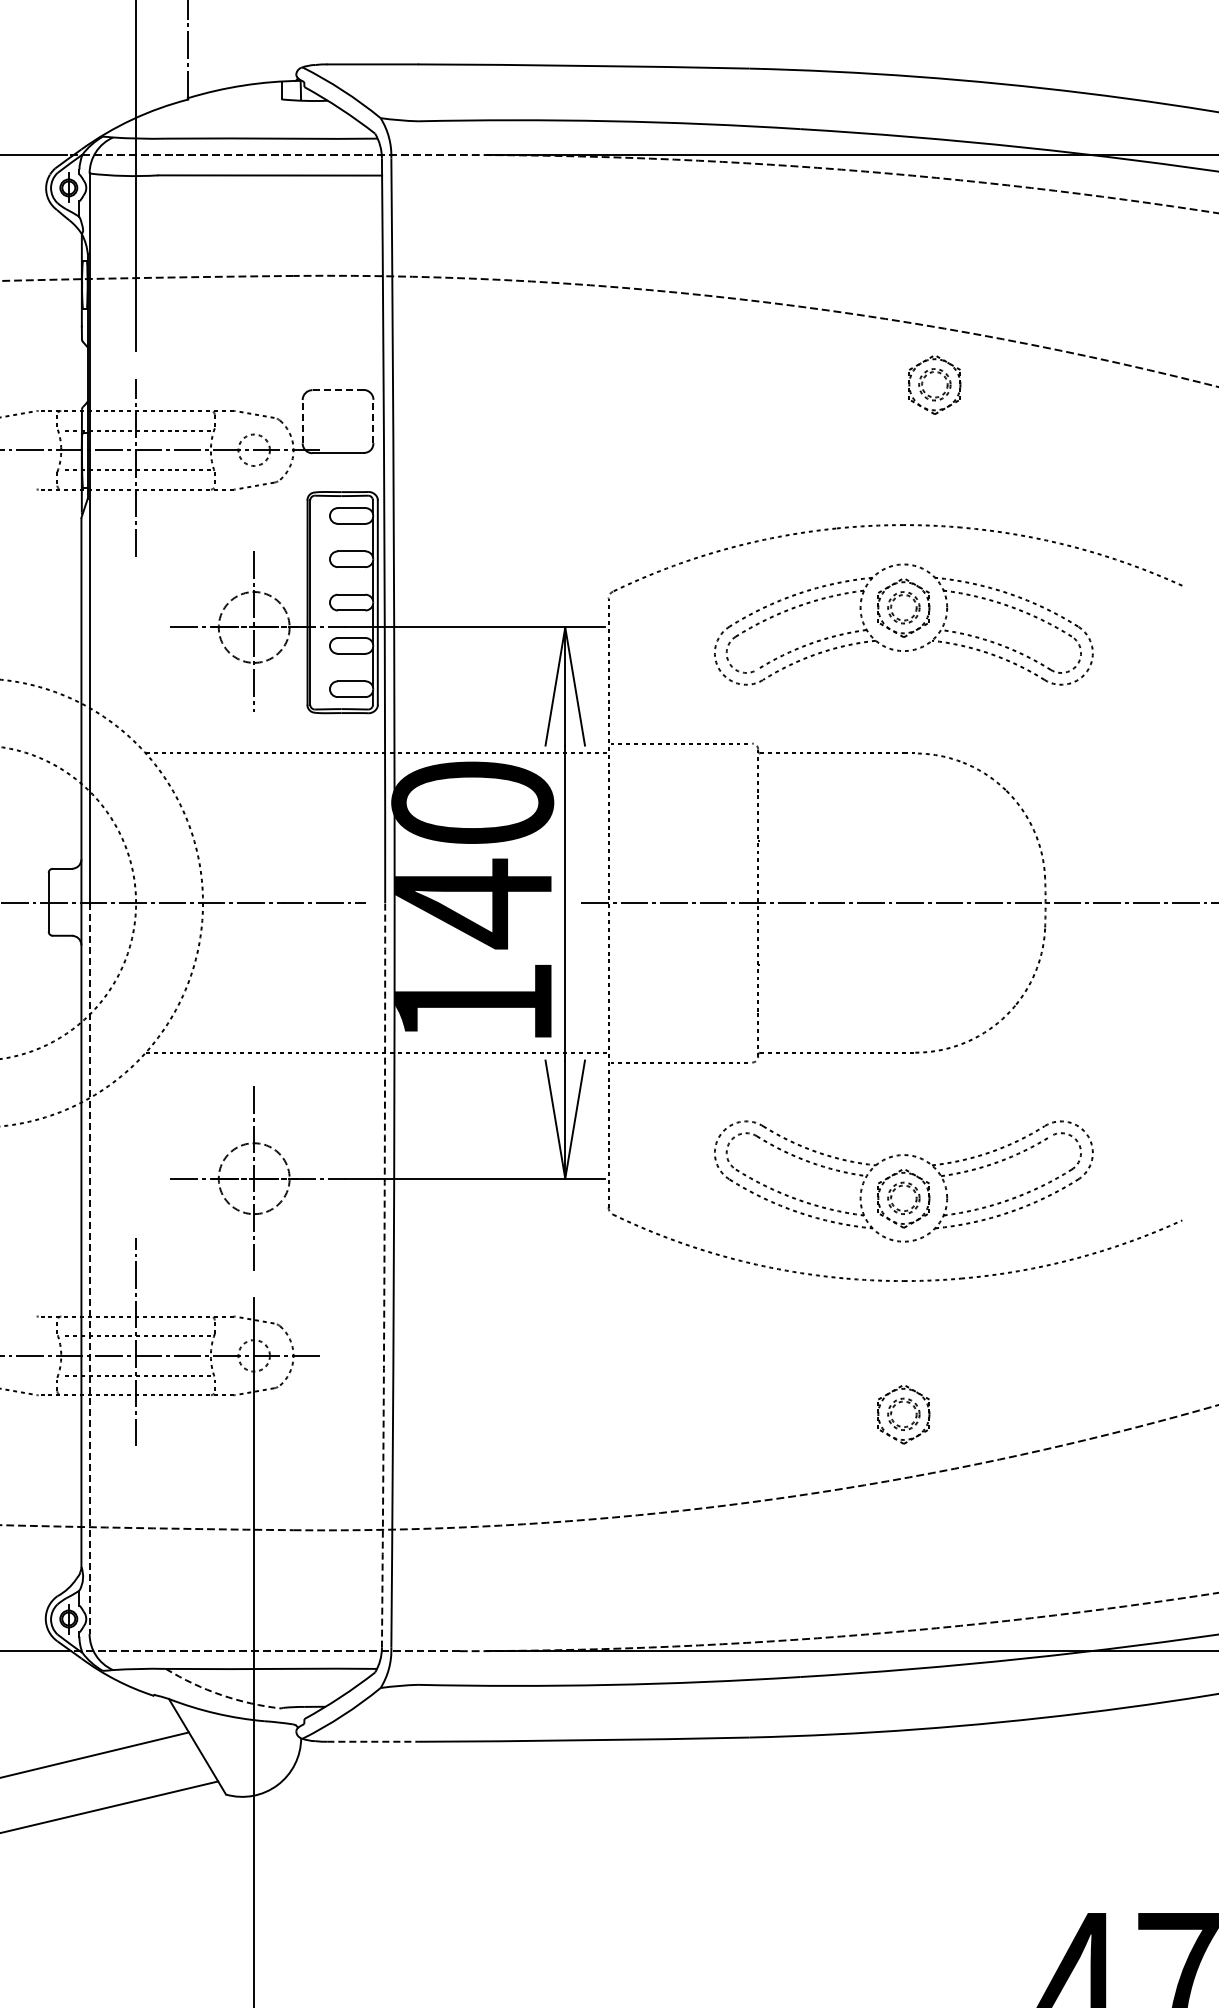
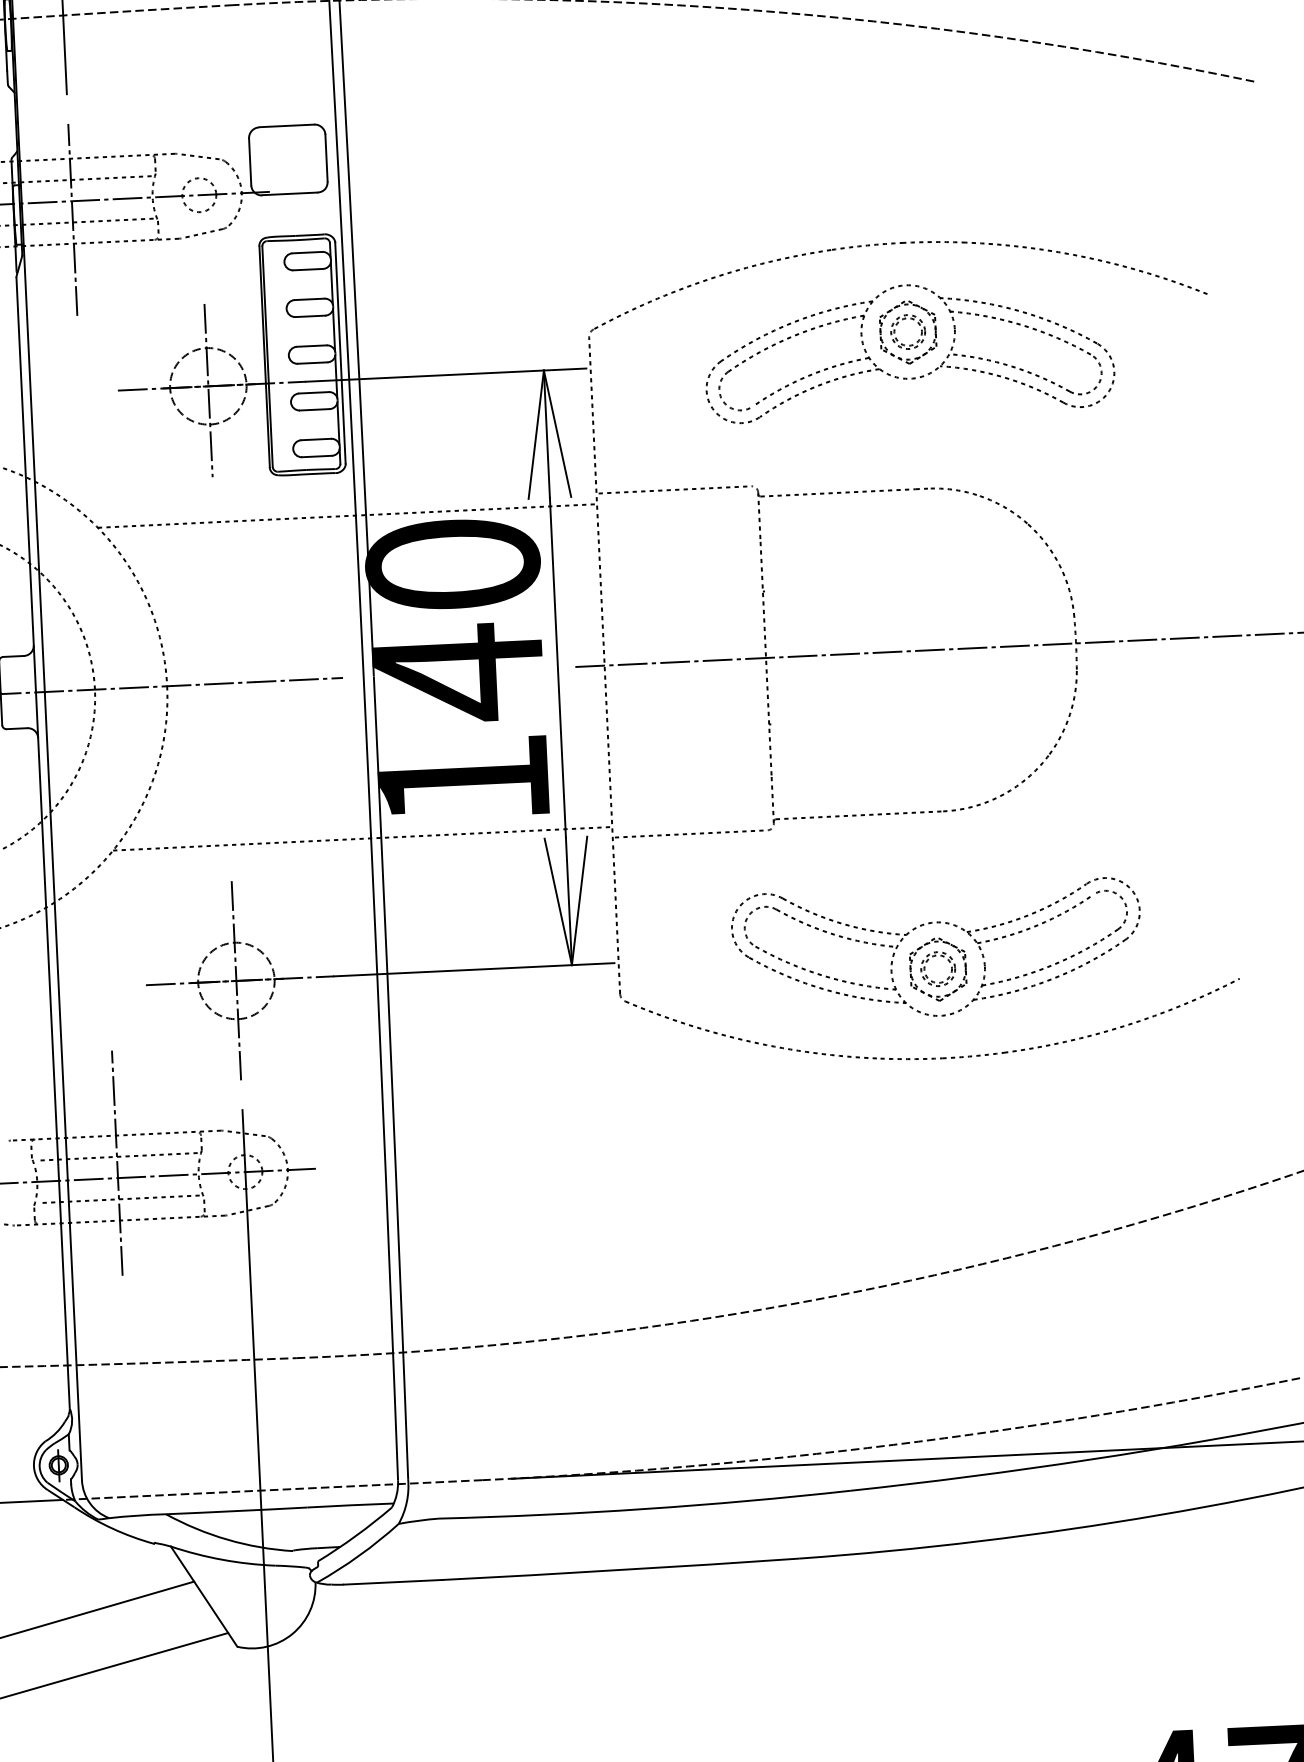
part: (923, 383) -> (917, 89), removed
line: (338, 389) -> (287, 125), dashed -> solid
line: (302, 421) -> (249, 161), dashed -> solid
line: (373, 421) -> (326, 158), dashed -> solid
line: (89, 1269) -> (63, 1087), dashed -> solid
arc: (384, 1275) -> (381, 1078), dashed -> solid
part: (892, 1412) -> (936, 1200), removed
arc: (221, 1695) -> (227, 1540), dashed -> solid
line: (373, 1741) -> (393, 1581), dashed -> solid

